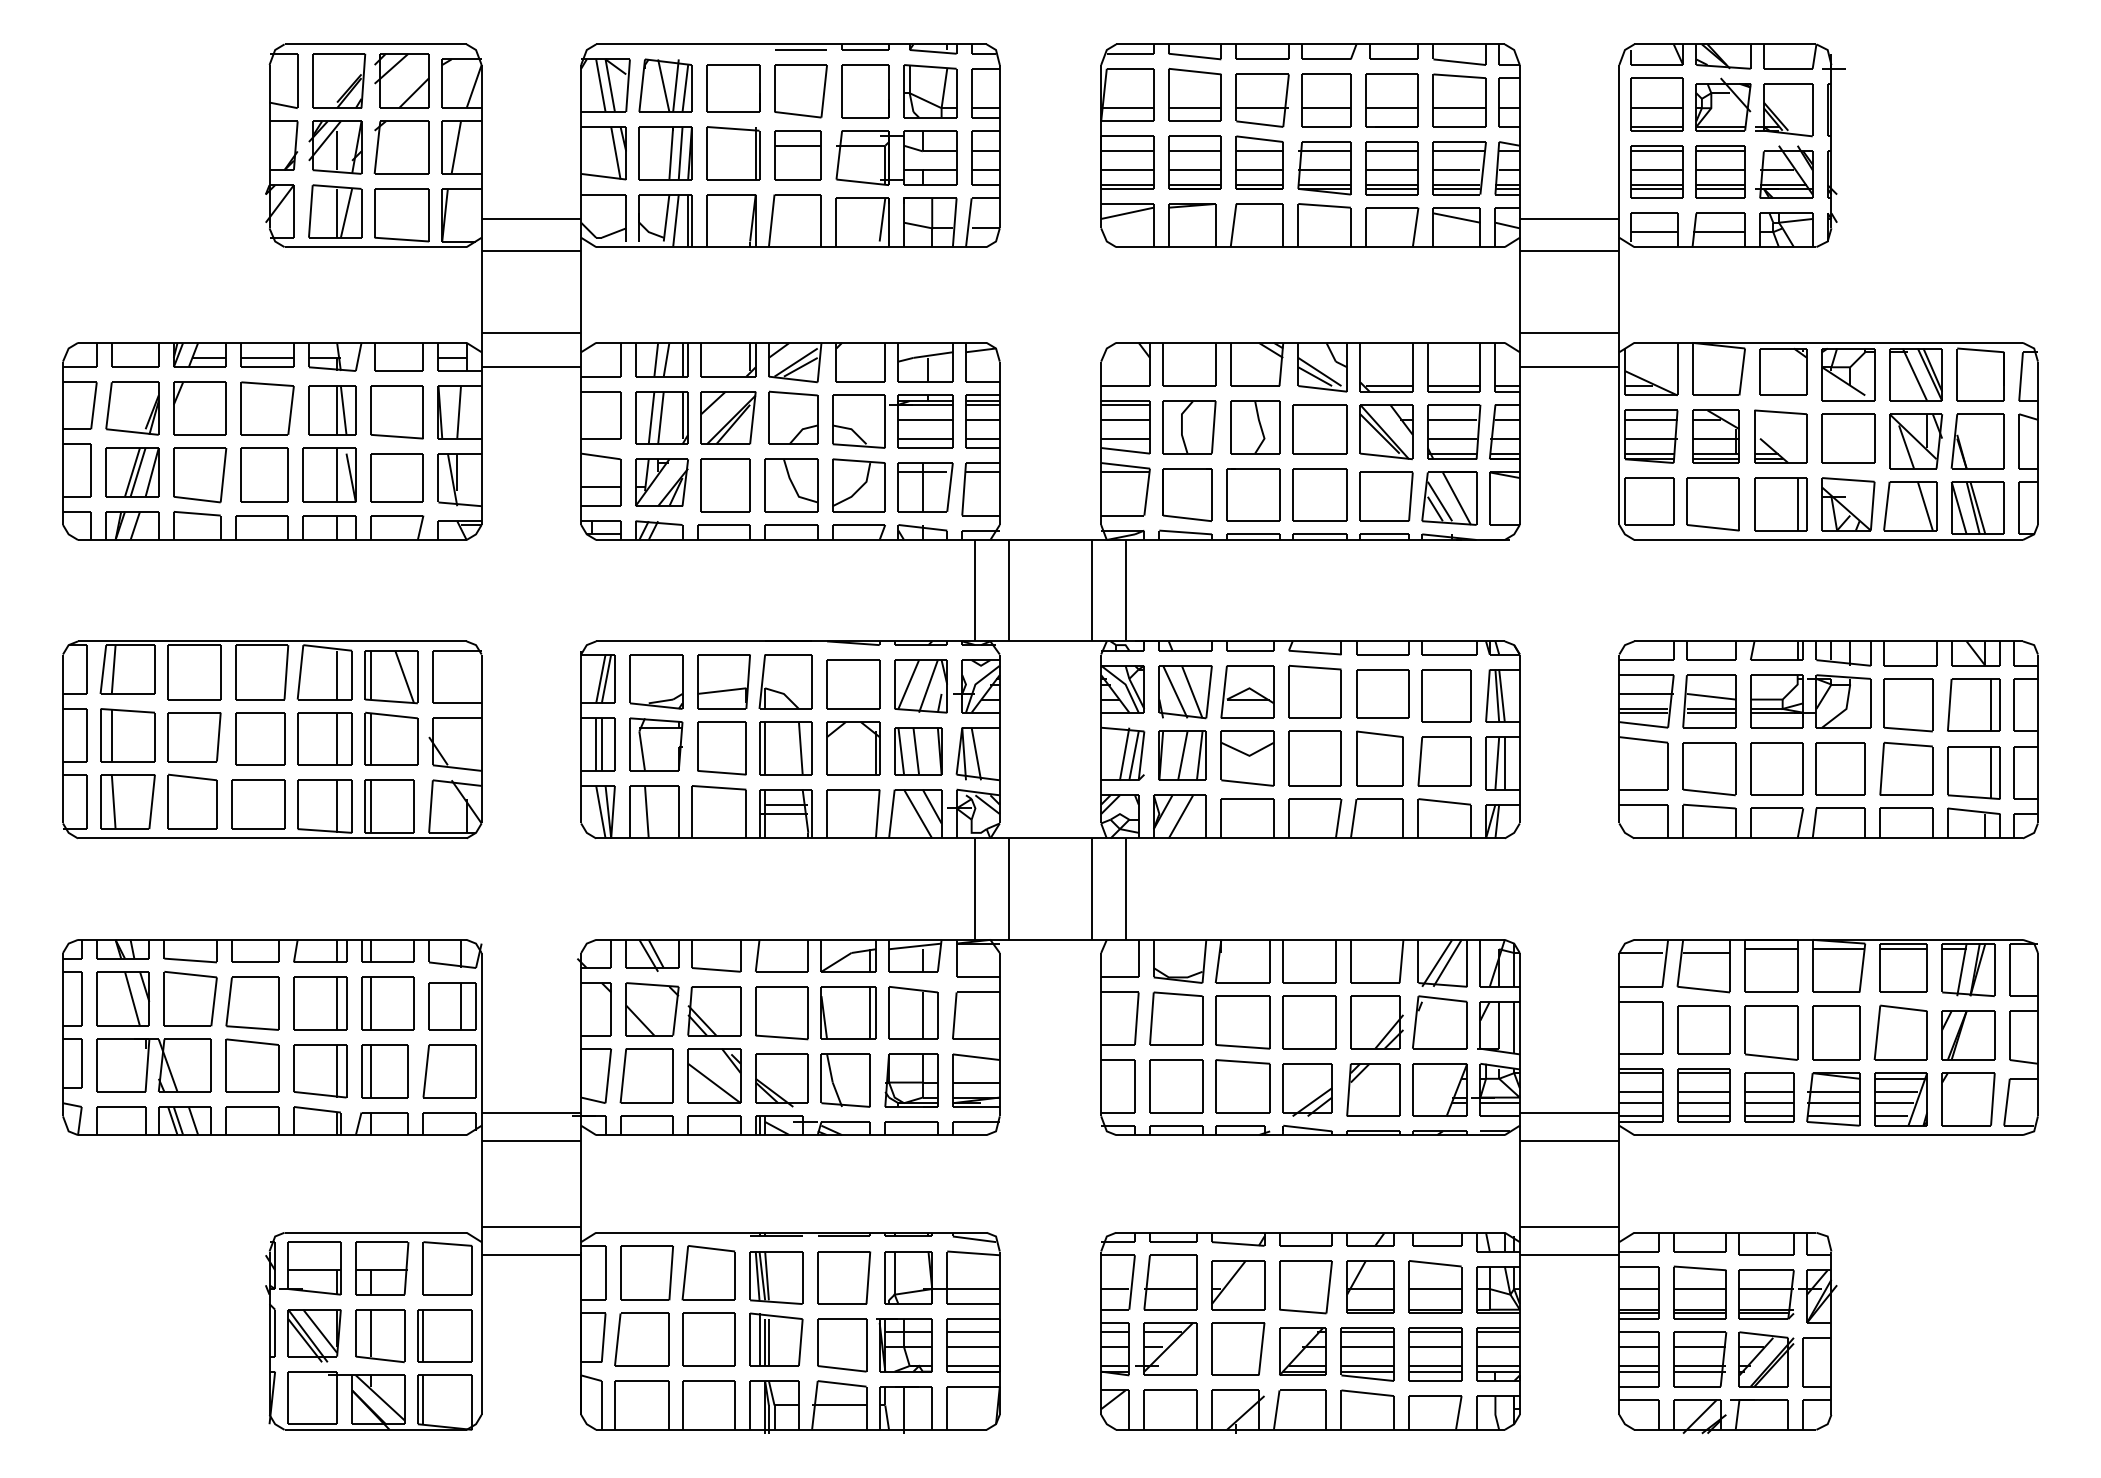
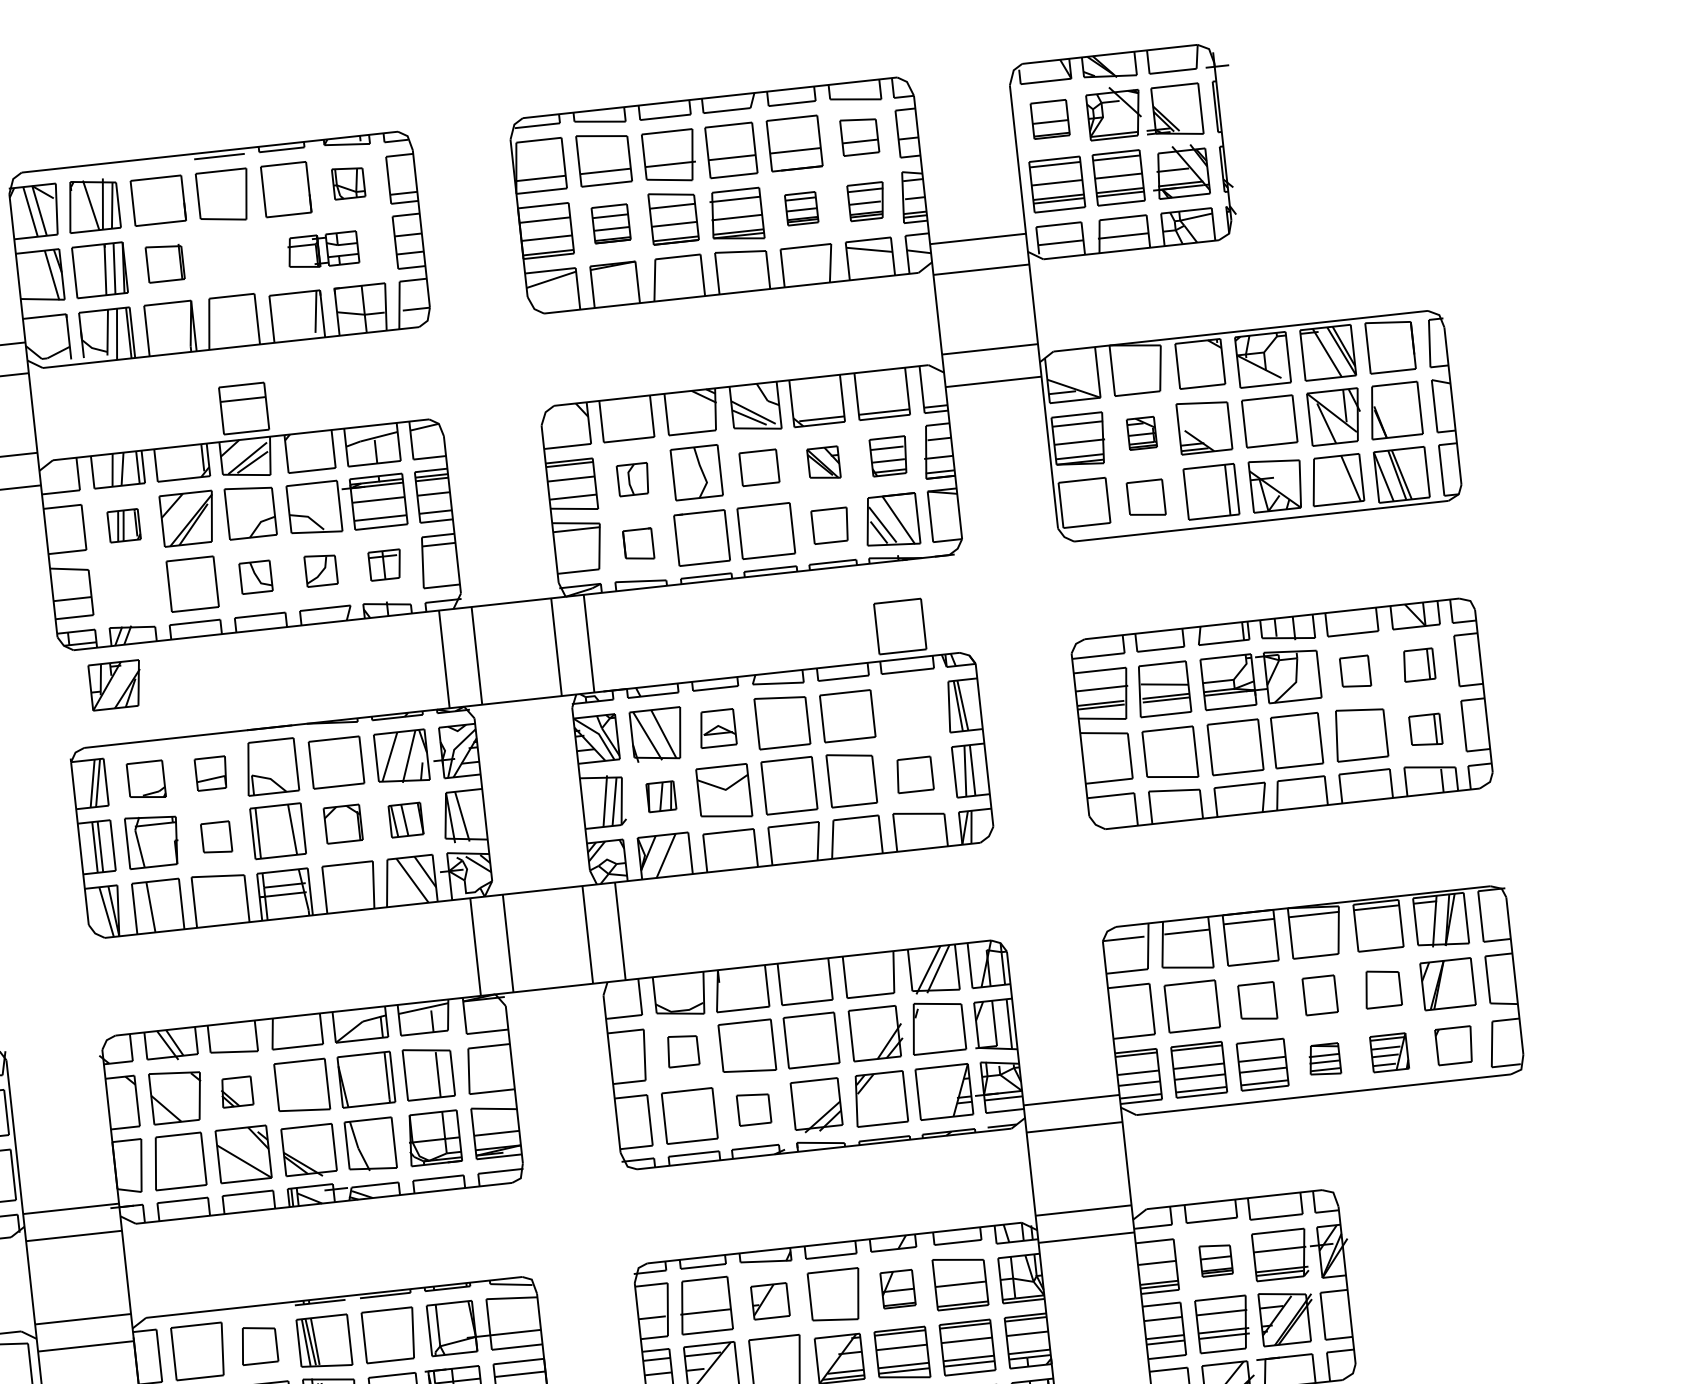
part: (930, 91) -> (348, 183), size x0.6
part: (1459, 100) -> (859, 136), size x0.7
part: (1656, 104) -> (1049, 119), size x0.7
part: (733, 153) -> (165, 263), size x0.7
part: (797, 155) -> (243, 408), moved
part: (896, 157) -> (322, 250), size x0.6
part: (1194, 162) -> (610, 223), size x0.7
part: (1391, 168) -> (801, 208), size x0.6
part: (1459, 168) -> (866, 201), size x0.7
part: (661, 417) -> (123, 525), size x0.6
part: (1189, 427) -> (633, 479), size x0.6
part: (1319, 429) -> (759, 468), size x0.7
part: (1454, 431) -> (889, 455), size x0.7
part: (1386, 432) -> (823, 463), size x0.6
part: (1715, 436) -> (1141, 433), size x0.6
part: (661, 482) -> (115, 685), moved
part: (791, 485) -> (256, 577), size x0.6
part: (858, 485) -> (320, 570), size x0.6
part: (925, 487) -> (385, 565), size x0.6
part: (1187, 494) -> (638, 544), size x0.6
part: (1386, 496) -> (830, 525), size x0.7
part: (1712, 504) -> (1145, 499), size x0.7
part: (656, 681) -> (146, 780), size x0.7
part: (723, 681) -> (211, 773), size x0.6
part: (1247, 691) -> (717, 728), size x0.7
part: (1446, 695) -> (900, 626), moved
part: (1973, 704) -> (1418, 664), size x0.6
part: (1908, 705) -> (1355, 672), size x0.6
part: (721, 748) -> (216, 838), size x0.6
part: (853, 748) -> (343, 824), size x0.7
part: (918, 751) -> (406, 820), size x0.7
part: (1182, 755) -> (661, 796), size x0.6
part: (1444, 761) -> (914, 774), size x0.7
part: (1973, 772) -> (1425, 730), size x0.6
part: (714, 1011) -> (236, 1092), size x0.6
part: (1176, 1018) -> (682, 1050), size x0.6
part: (1771, 1032) -> (1257, 1001), size x0.7
part: (1836, 1032) -> (1320, 995), size x0.7
part: (1900, 1032) -> (1382, 988), size x0.7
part: (1242, 1086) -> (753, 1109), size x0.6
part: (1833, 1099) -> (1324, 1059), size x0.6
part: (1900, 1099) -> (1389, 1052), size x0.7
part: (1968, 1099) -> (1454, 1045), size x0.7
part: (708, 1272) -> (258, 1344), size x0.7
part: (1238, 1285) -> (770, 1301), size x0.7
part: (1370, 1286) -> (897, 1288), size x0.7
part: (1699, 1292) -> (1215, 1259), size x0.6

